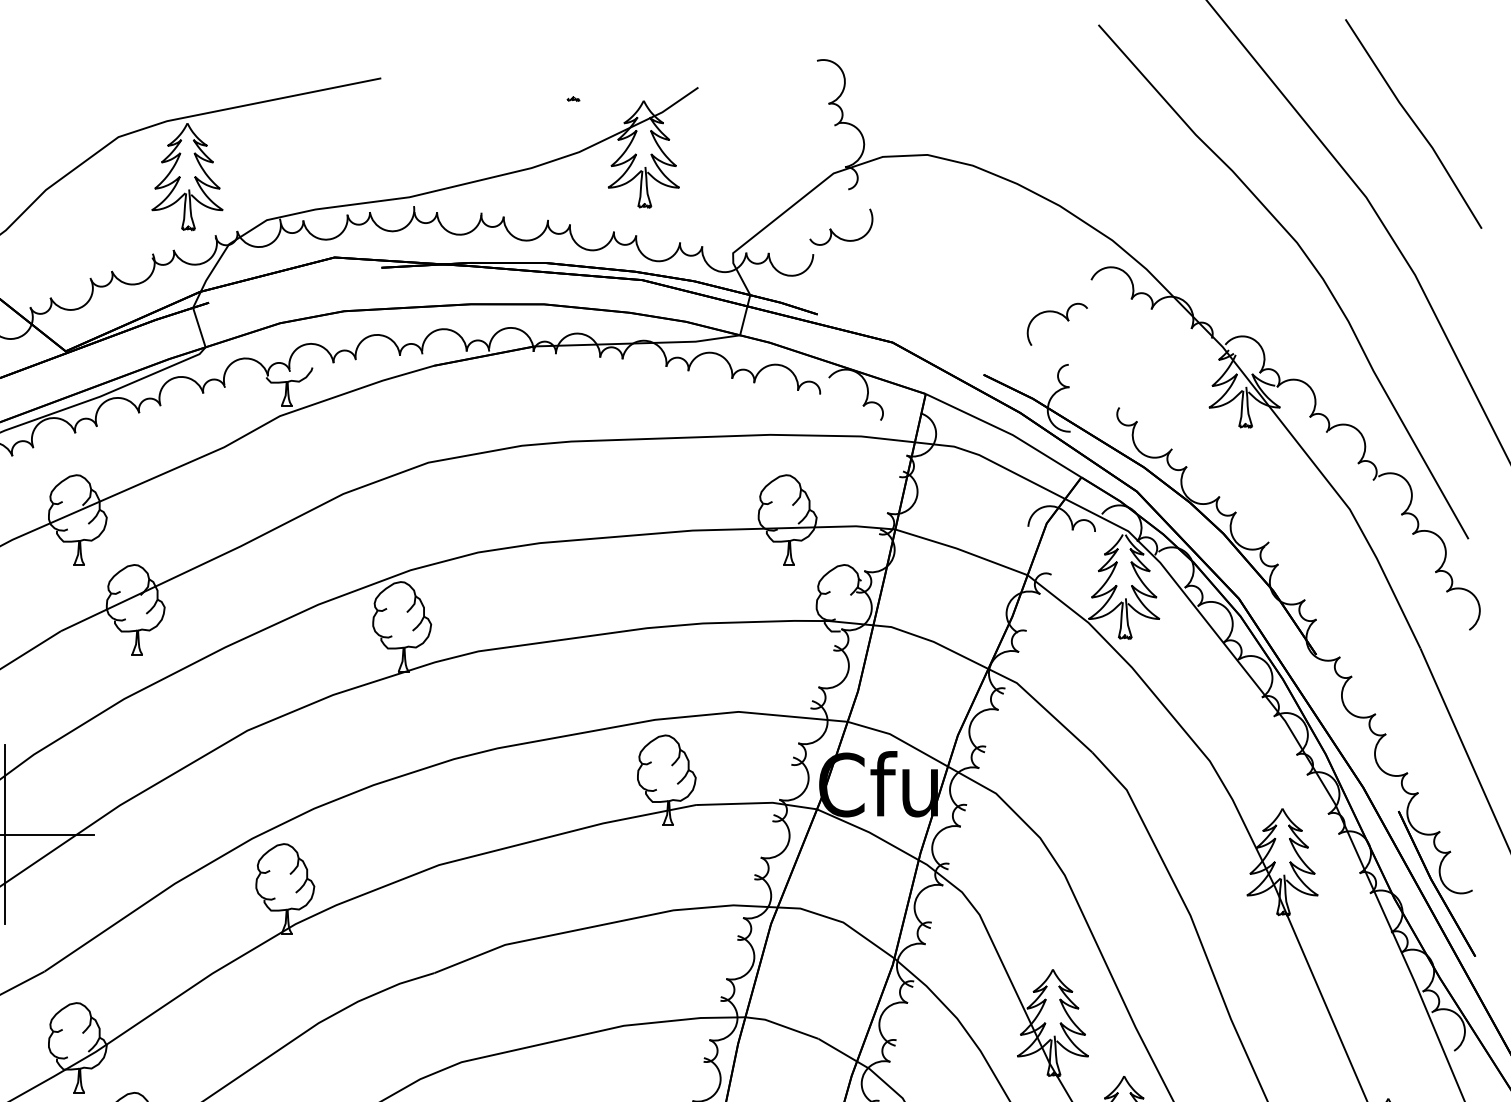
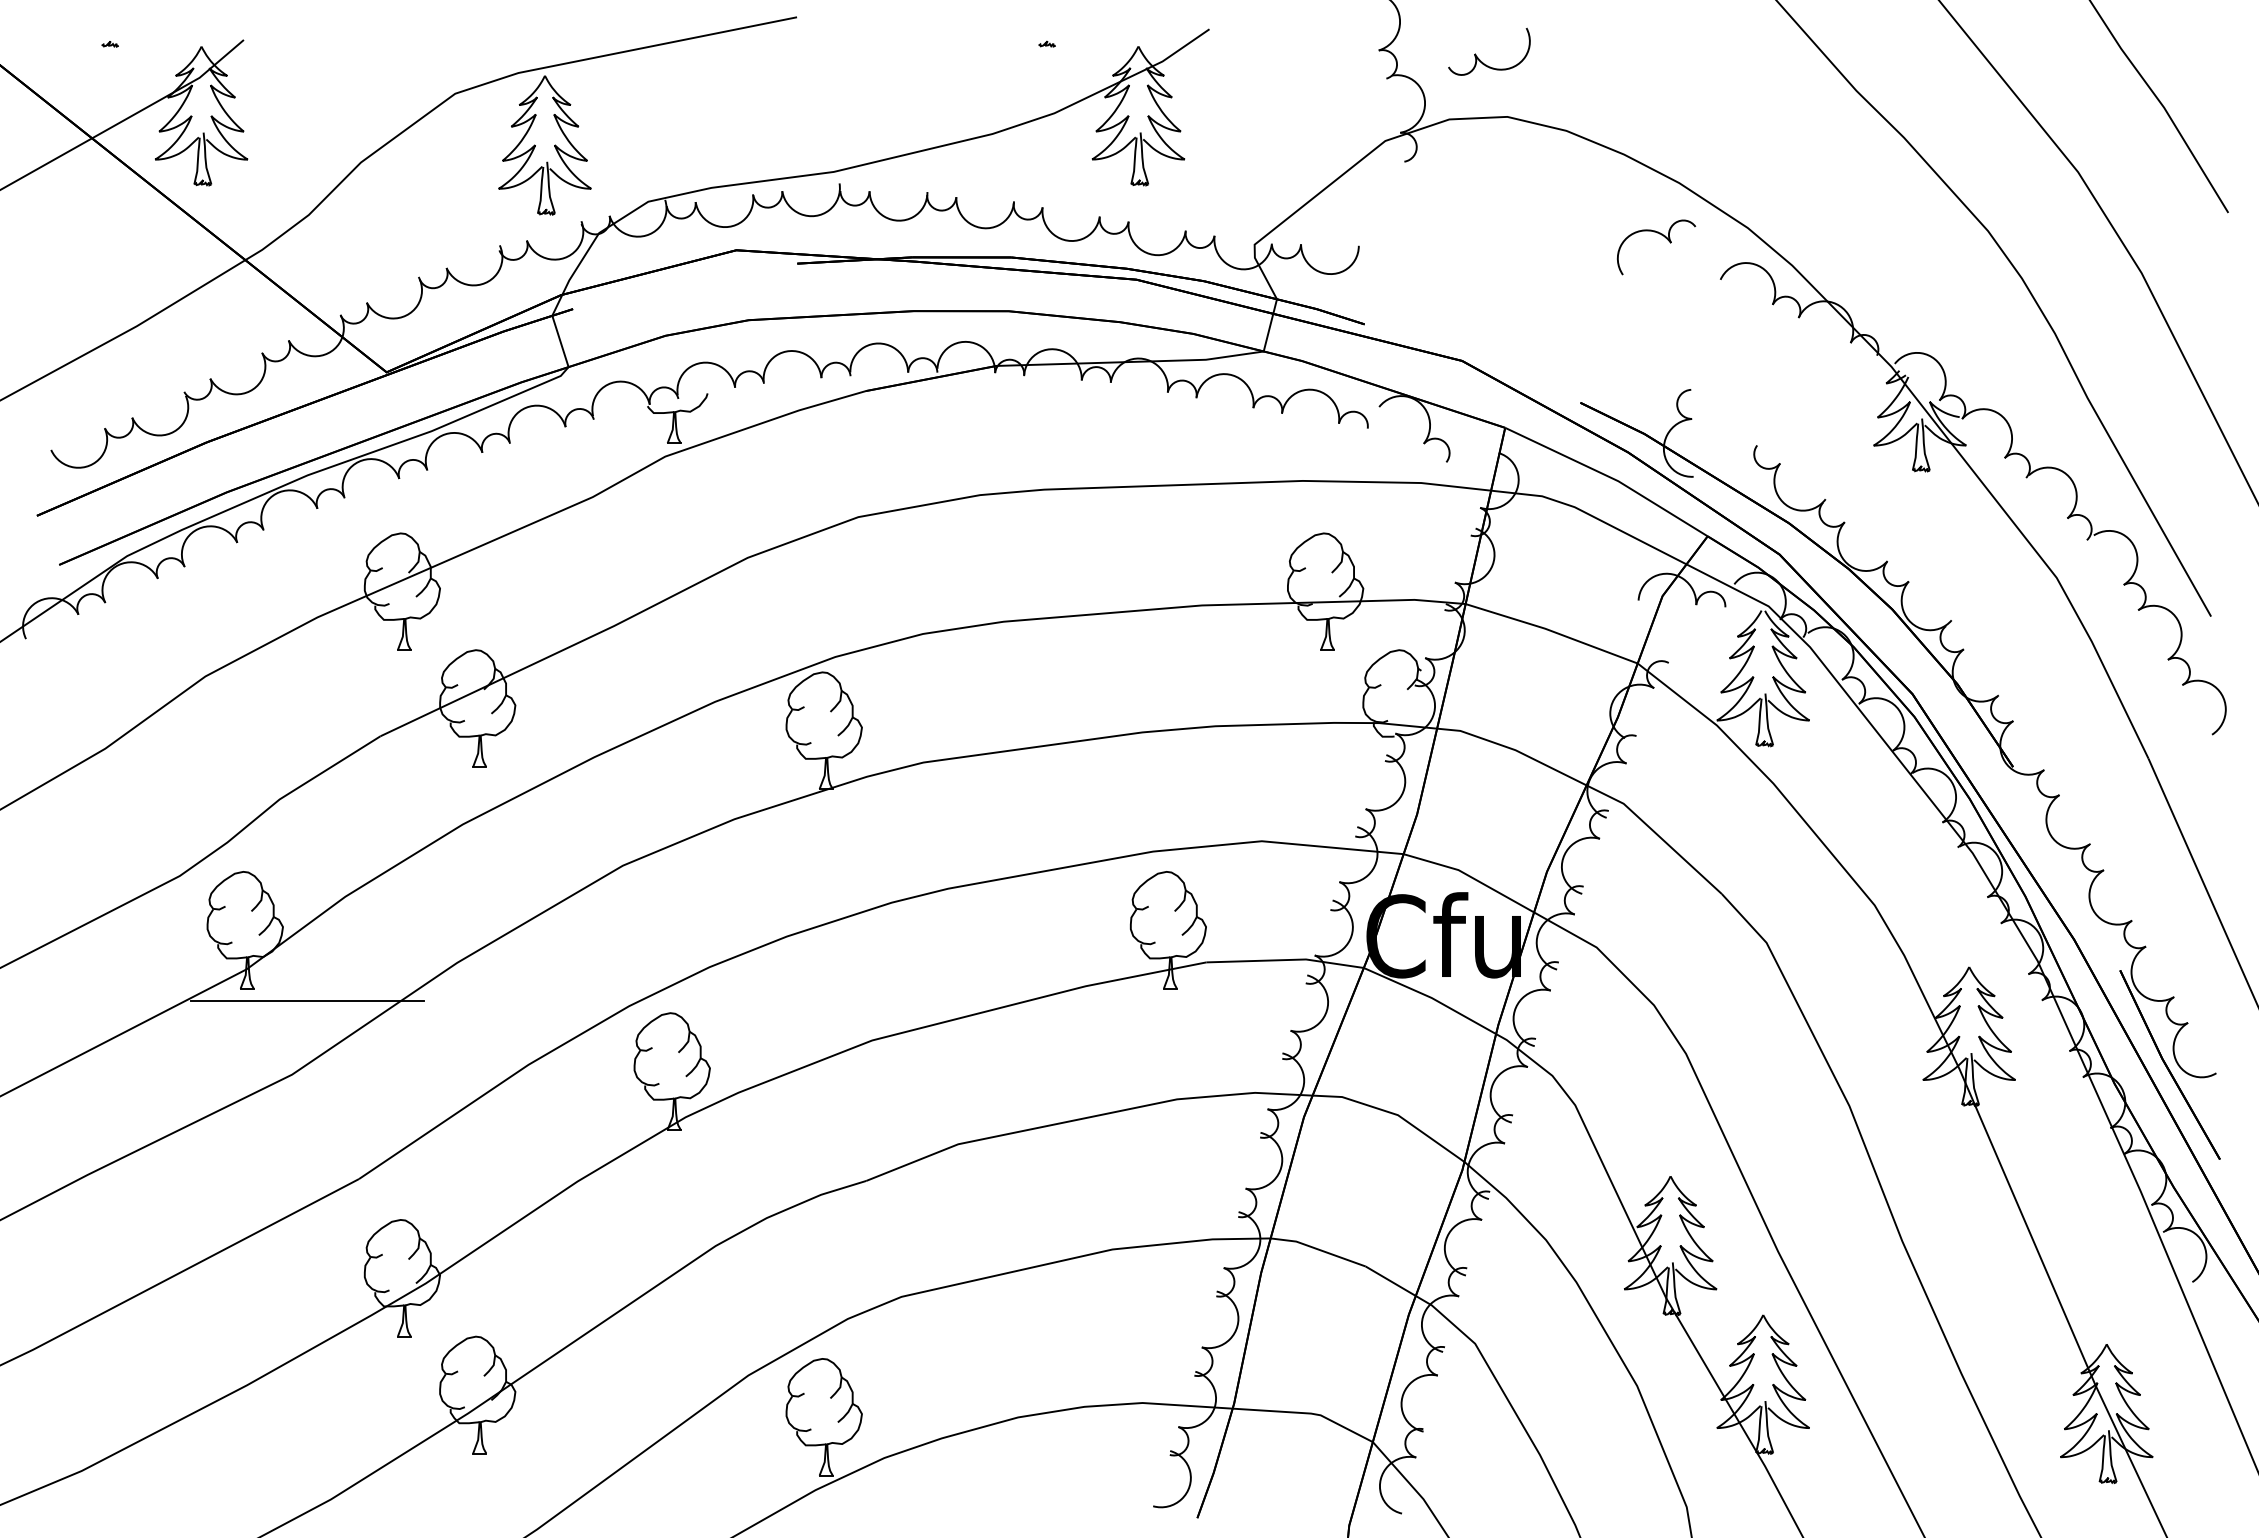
part: (833, 232) -> (1479, 58), moved
part: (1064, 317) -> (1665, 238), moved
line: (4, 834) -> (307, 1000), removed

